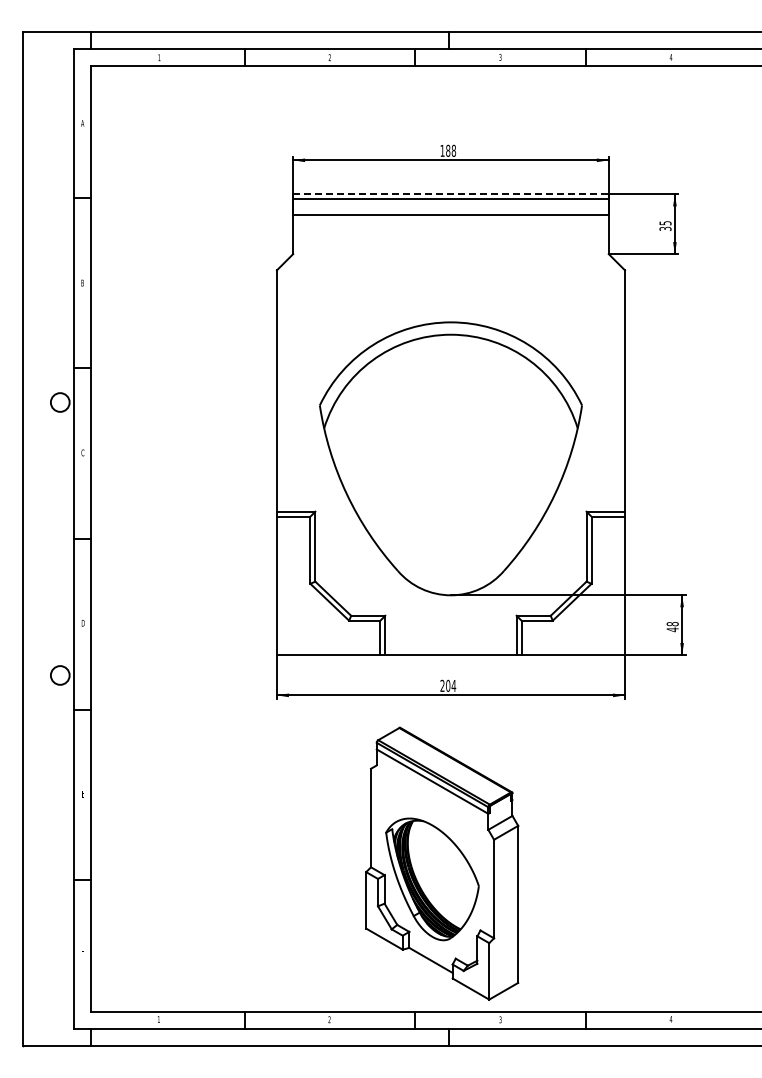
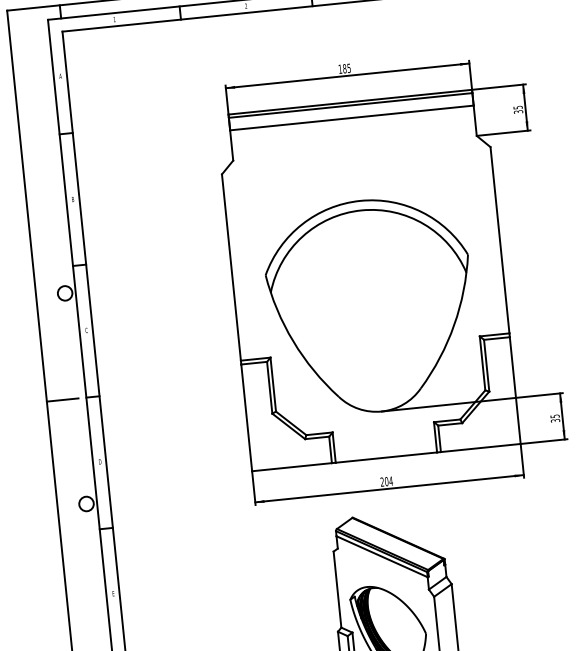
text: (453, 150) -> (348, 68), 188 -> 185
line: (450, 194) -> (349, 102), dashed -> solid
line: (42, 539) -> (62, 400), added
text: (672, 627) -> (555, 418), 48 -> 35

